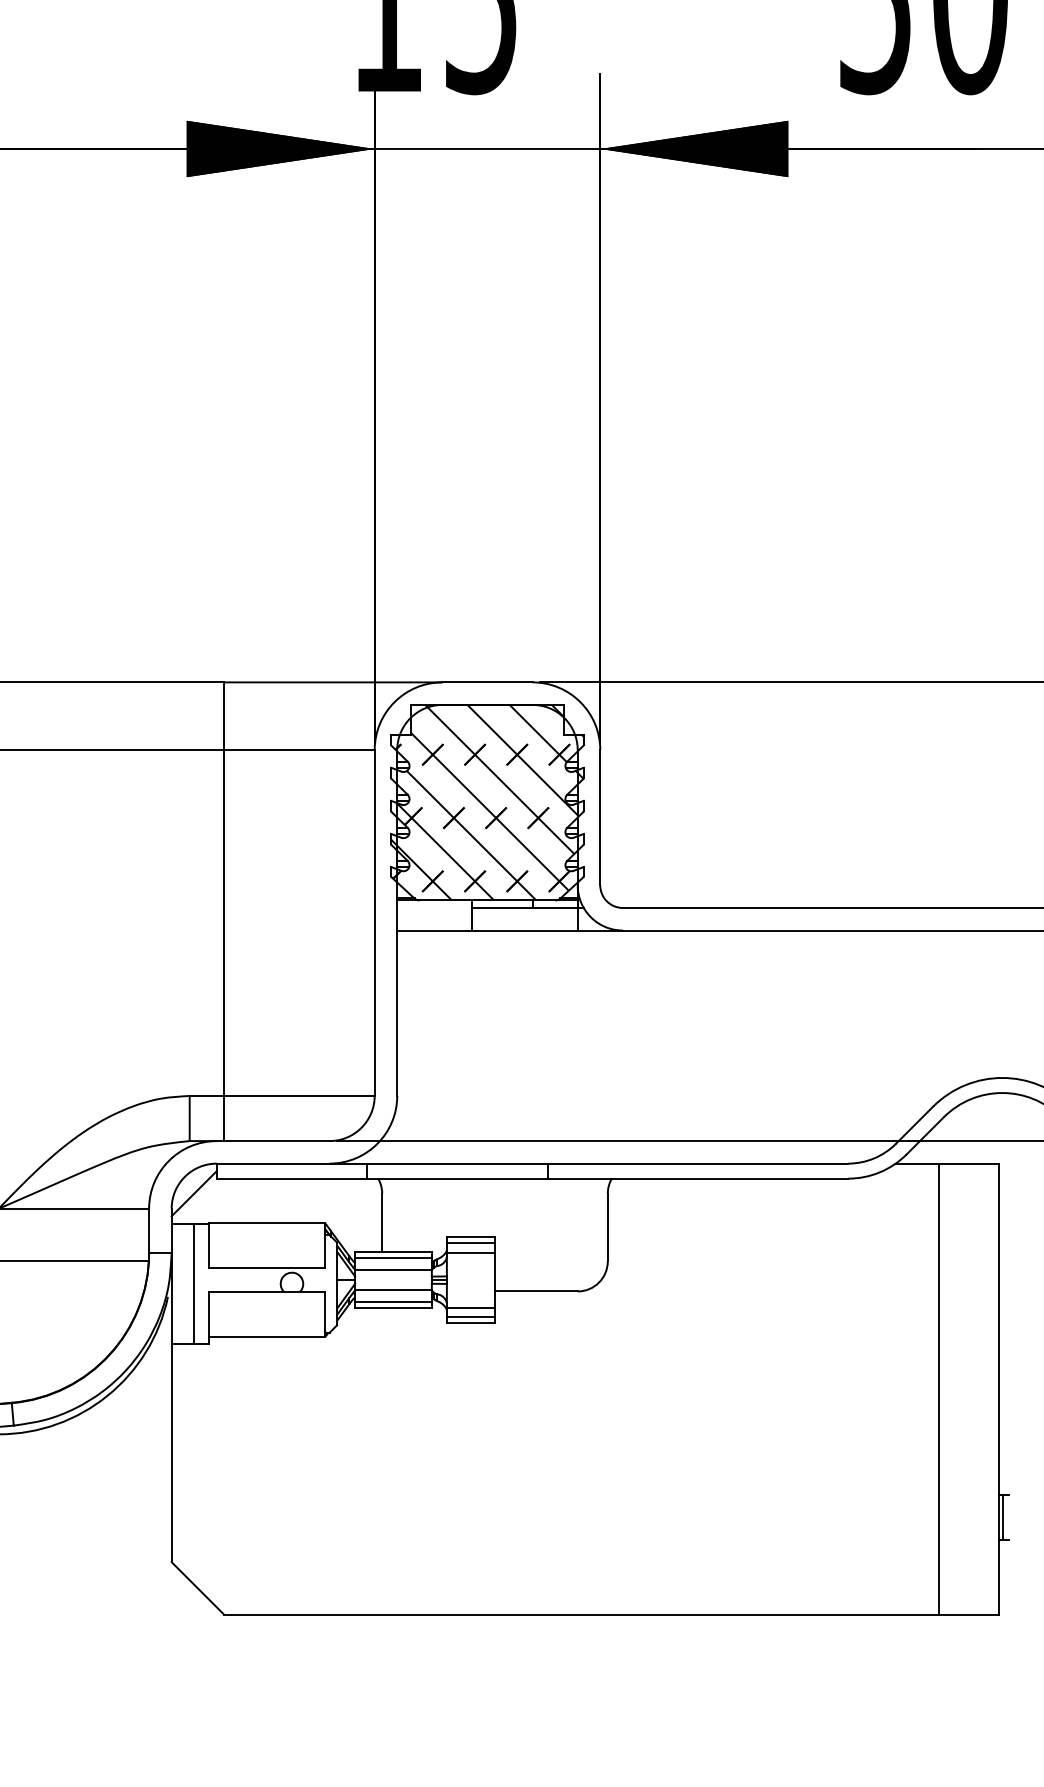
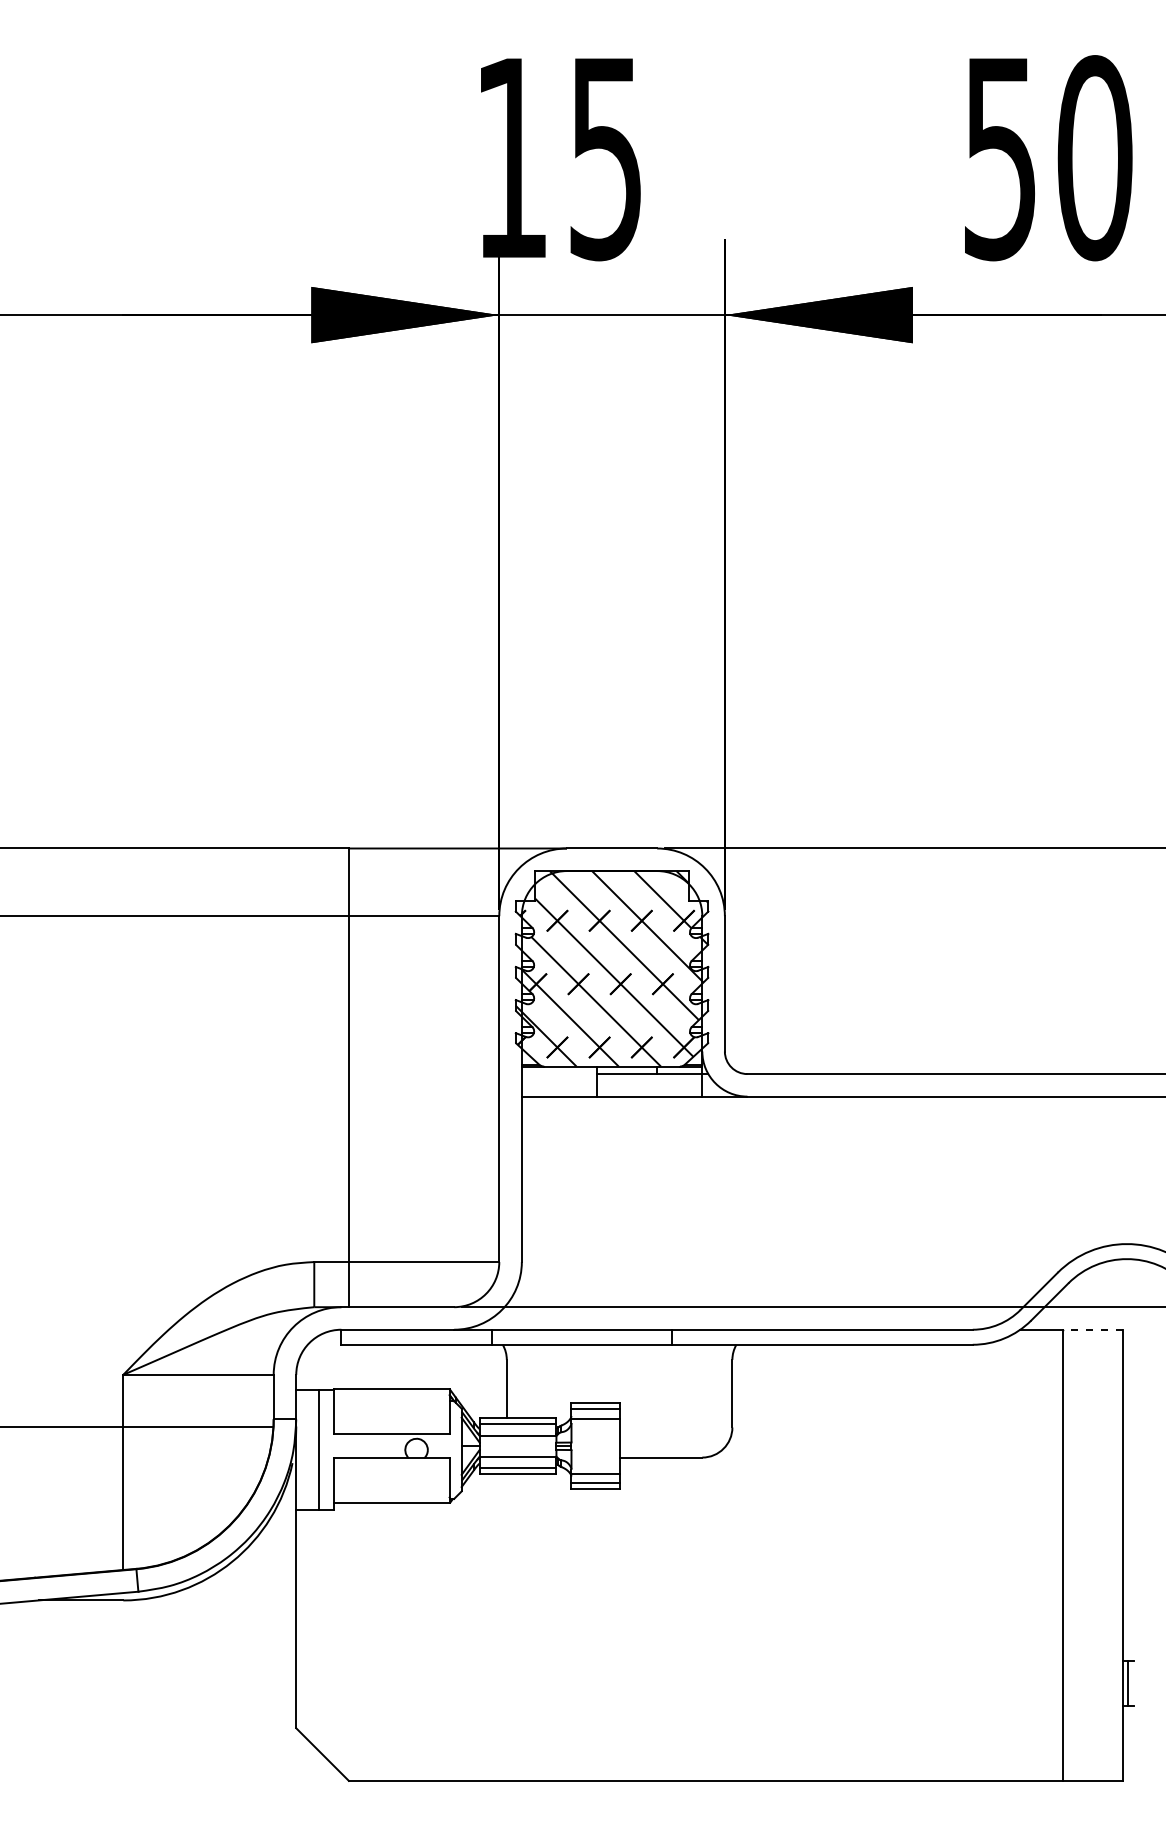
line: (967, 1163) -> (1092, 1329), solid -> dashed
line: (193, 1193) -> (318, 1359), removed

